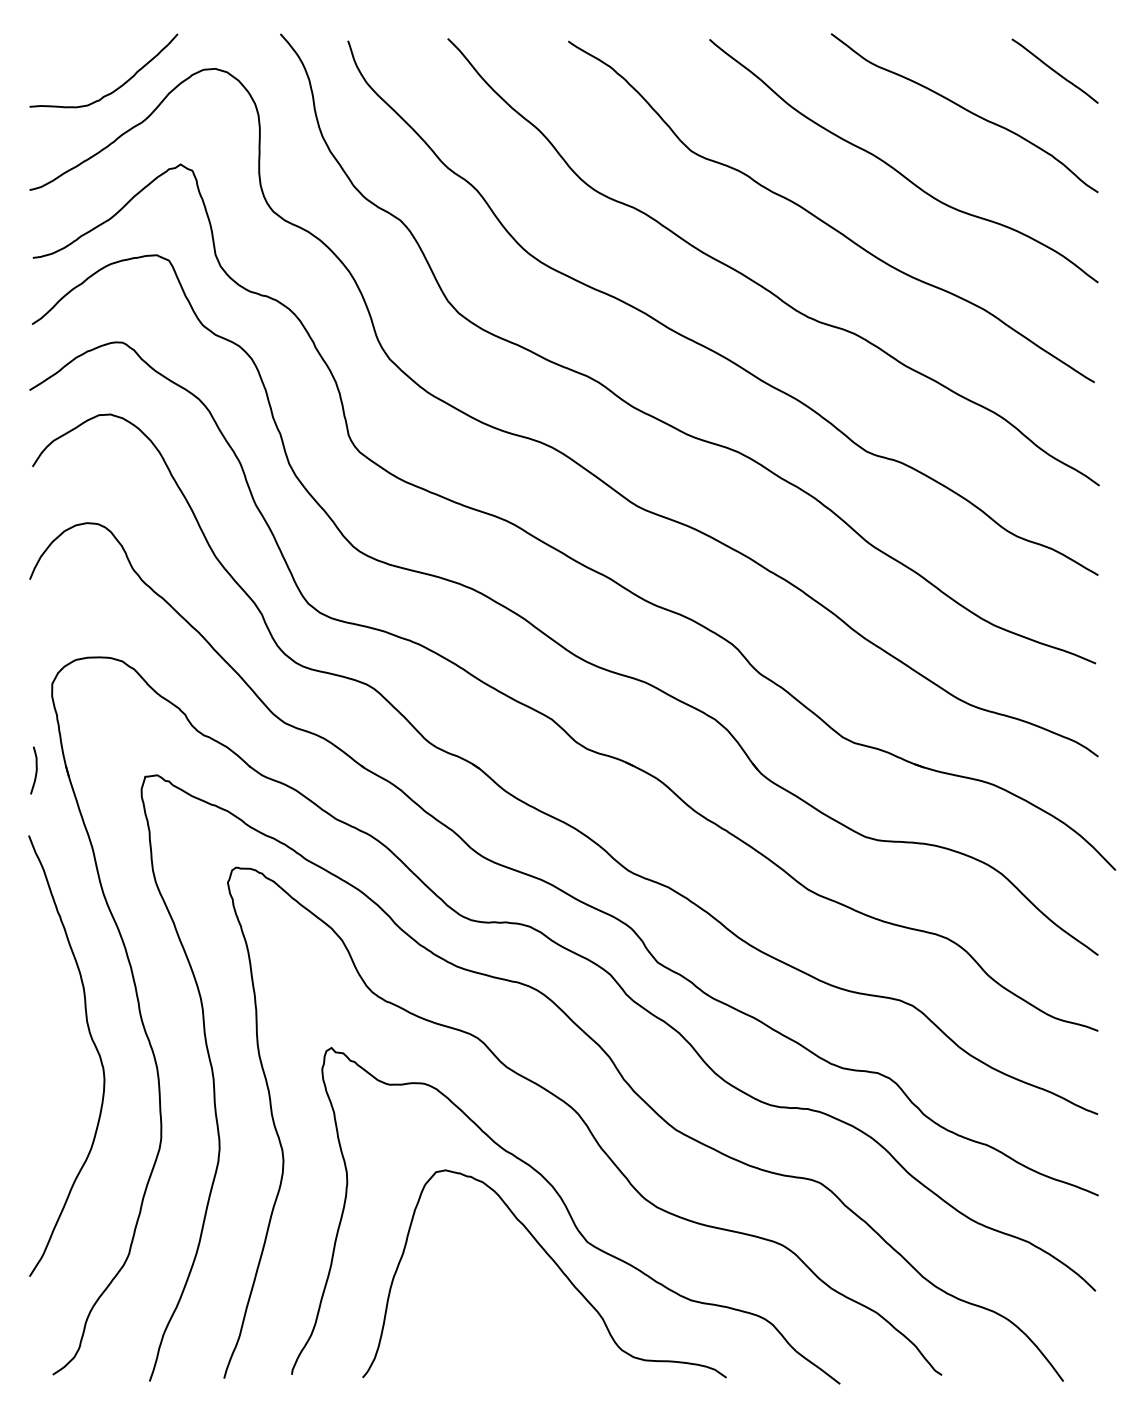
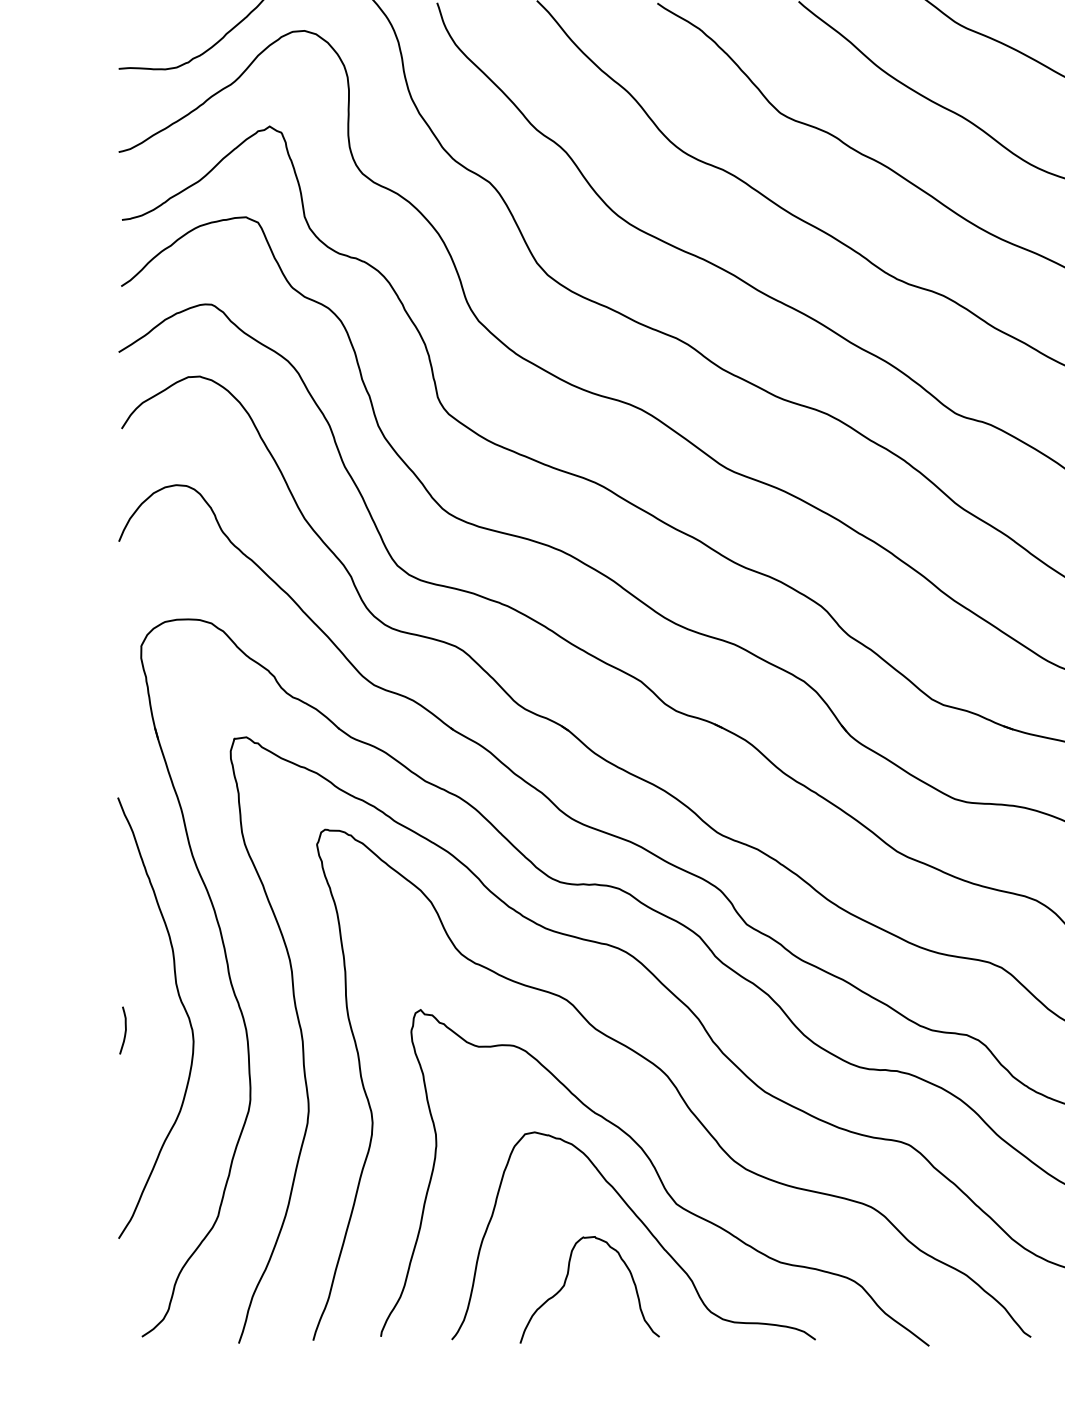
curve: (35, 770) -> (124, 1030), moved
curve: (476, 1322) -> (565, 1284), added

